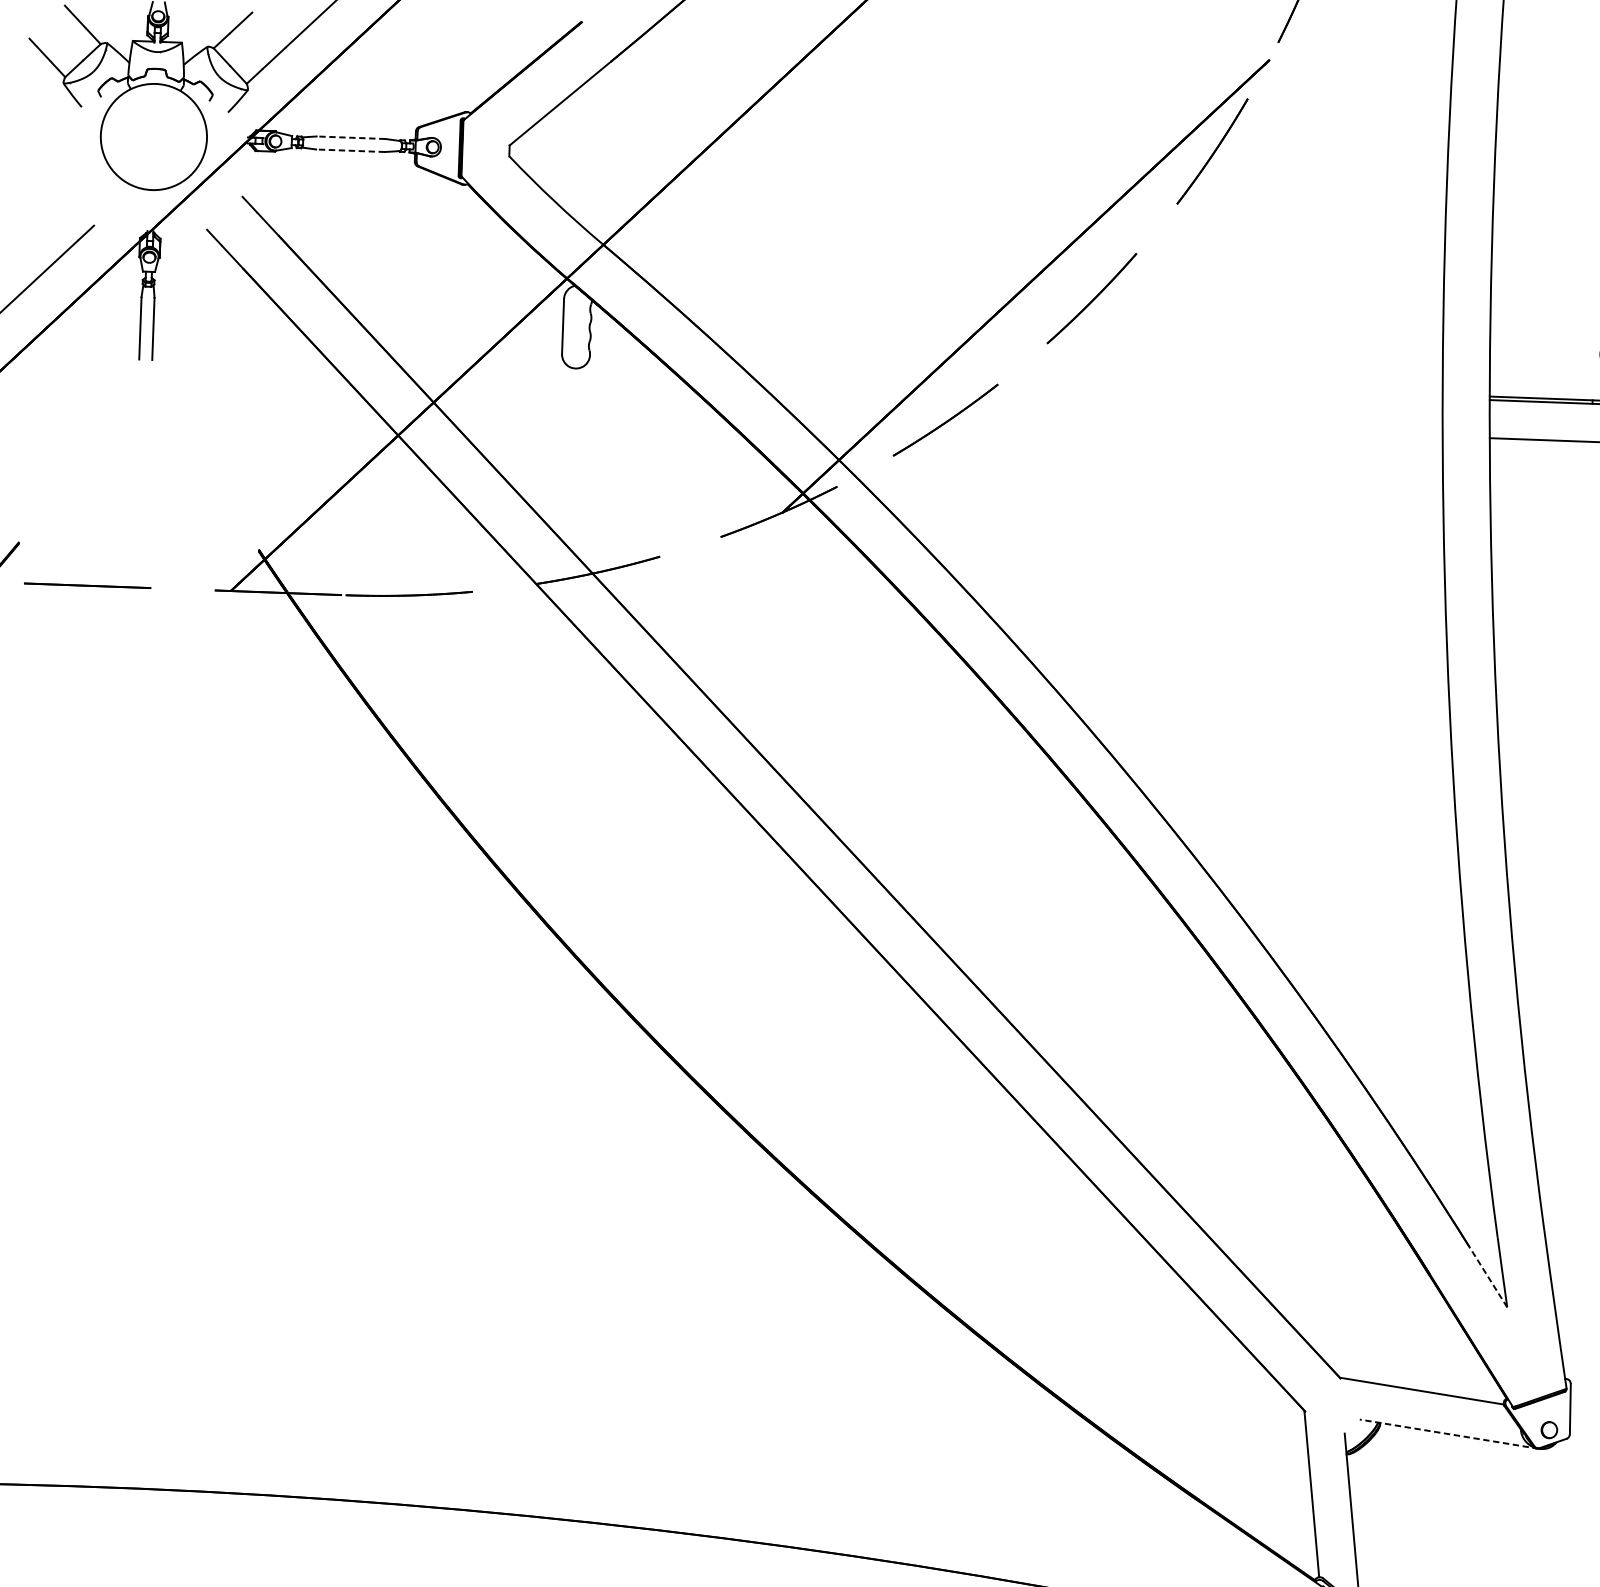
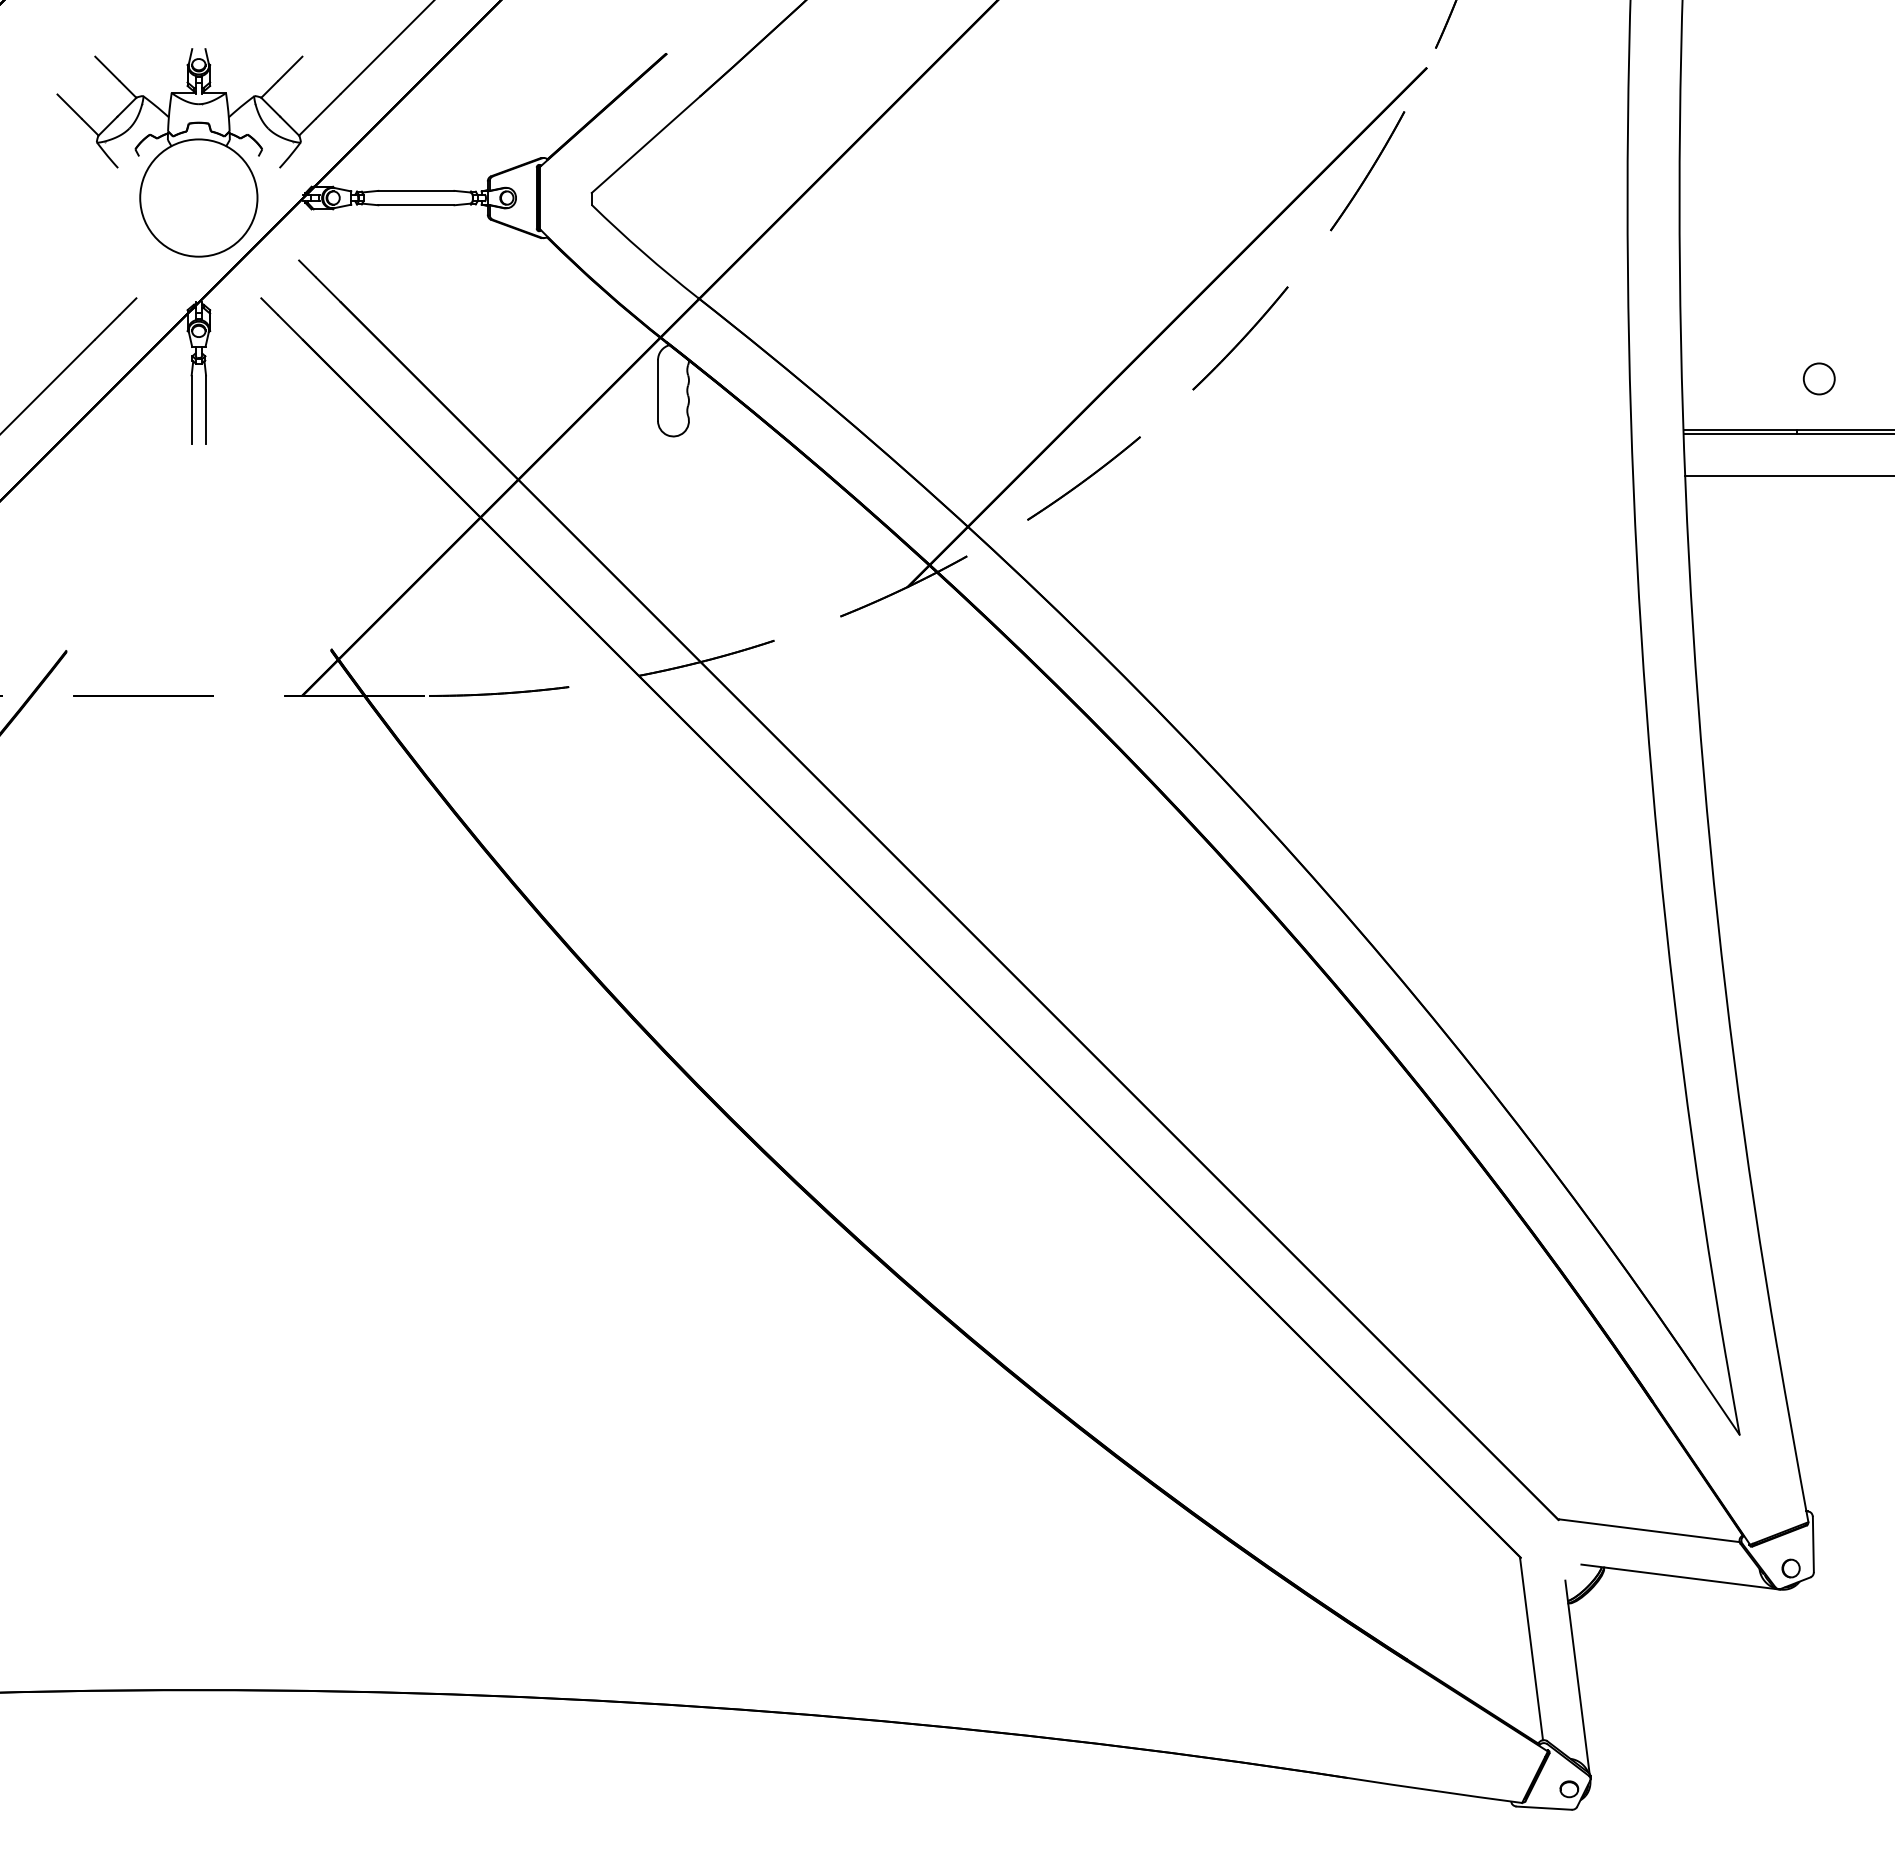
line: (351, 137) -> (416, 190), dashed -> solid
line: (350, 150) -> (416, 205), dashed -> solid
line: (1488, 1276) -> (1717, 1401), dashed -> solid
line: (1449, 1434) -> (1680, 1577), dashed -> solid

